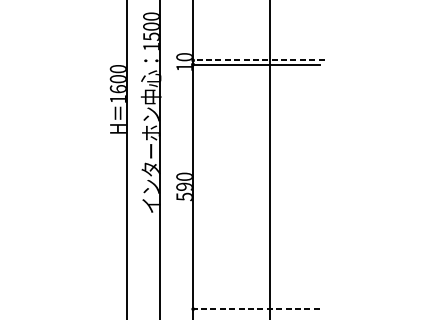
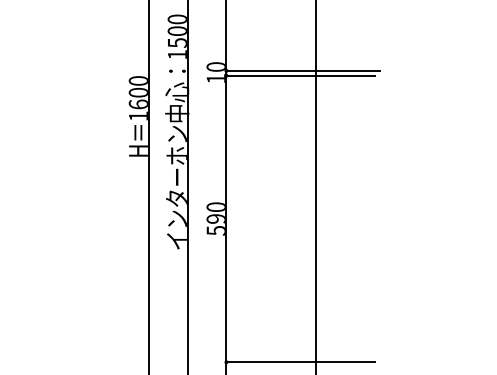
line: (258, 60) -> (302, 70), dashed -> solid
line: (255, 309) -> (299, 362), dashed -> solid

